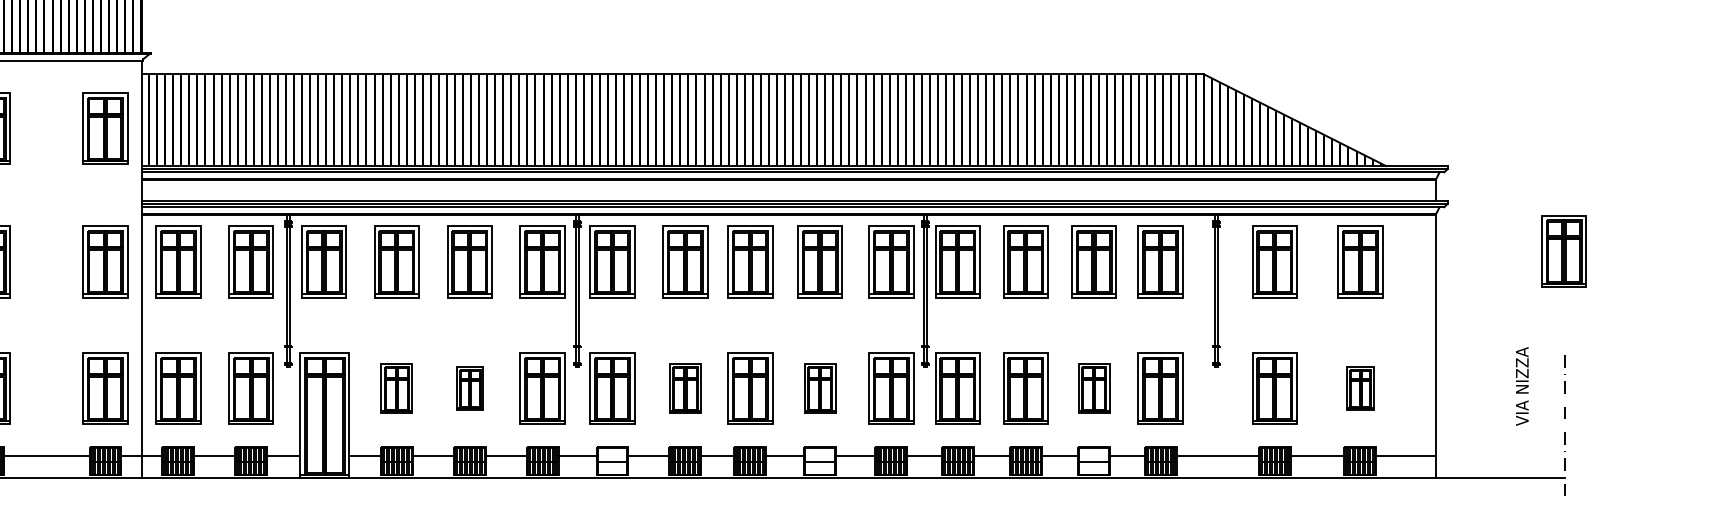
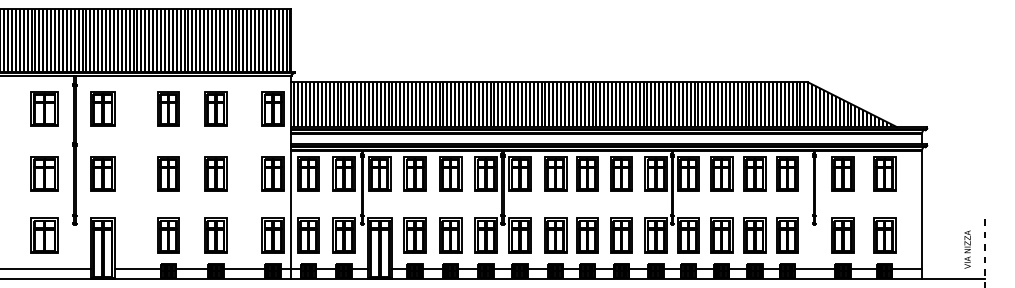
part: (1563, 250) -> (983, 168), removed
text: (1522, 386) -> (967, 249), moved
part: (395, 388) -> (414, 235), size x1.43
part: (469, 388) -> (450, 235), size x1.67
part: (684, 388) -> (555, 235), size x1.43
part: (820, 388) -> (621, 235), size x1.43
part: (1093, 388) -> (754, 235), size x1.43
part: (1359, 388) -> (884, 235), size x1.67
hatch: (613, 460) -> (520, 270), added
hatch: (820, 460) -> (621, 270), added
hatch: (1093, 460) -> (754, 270), added

